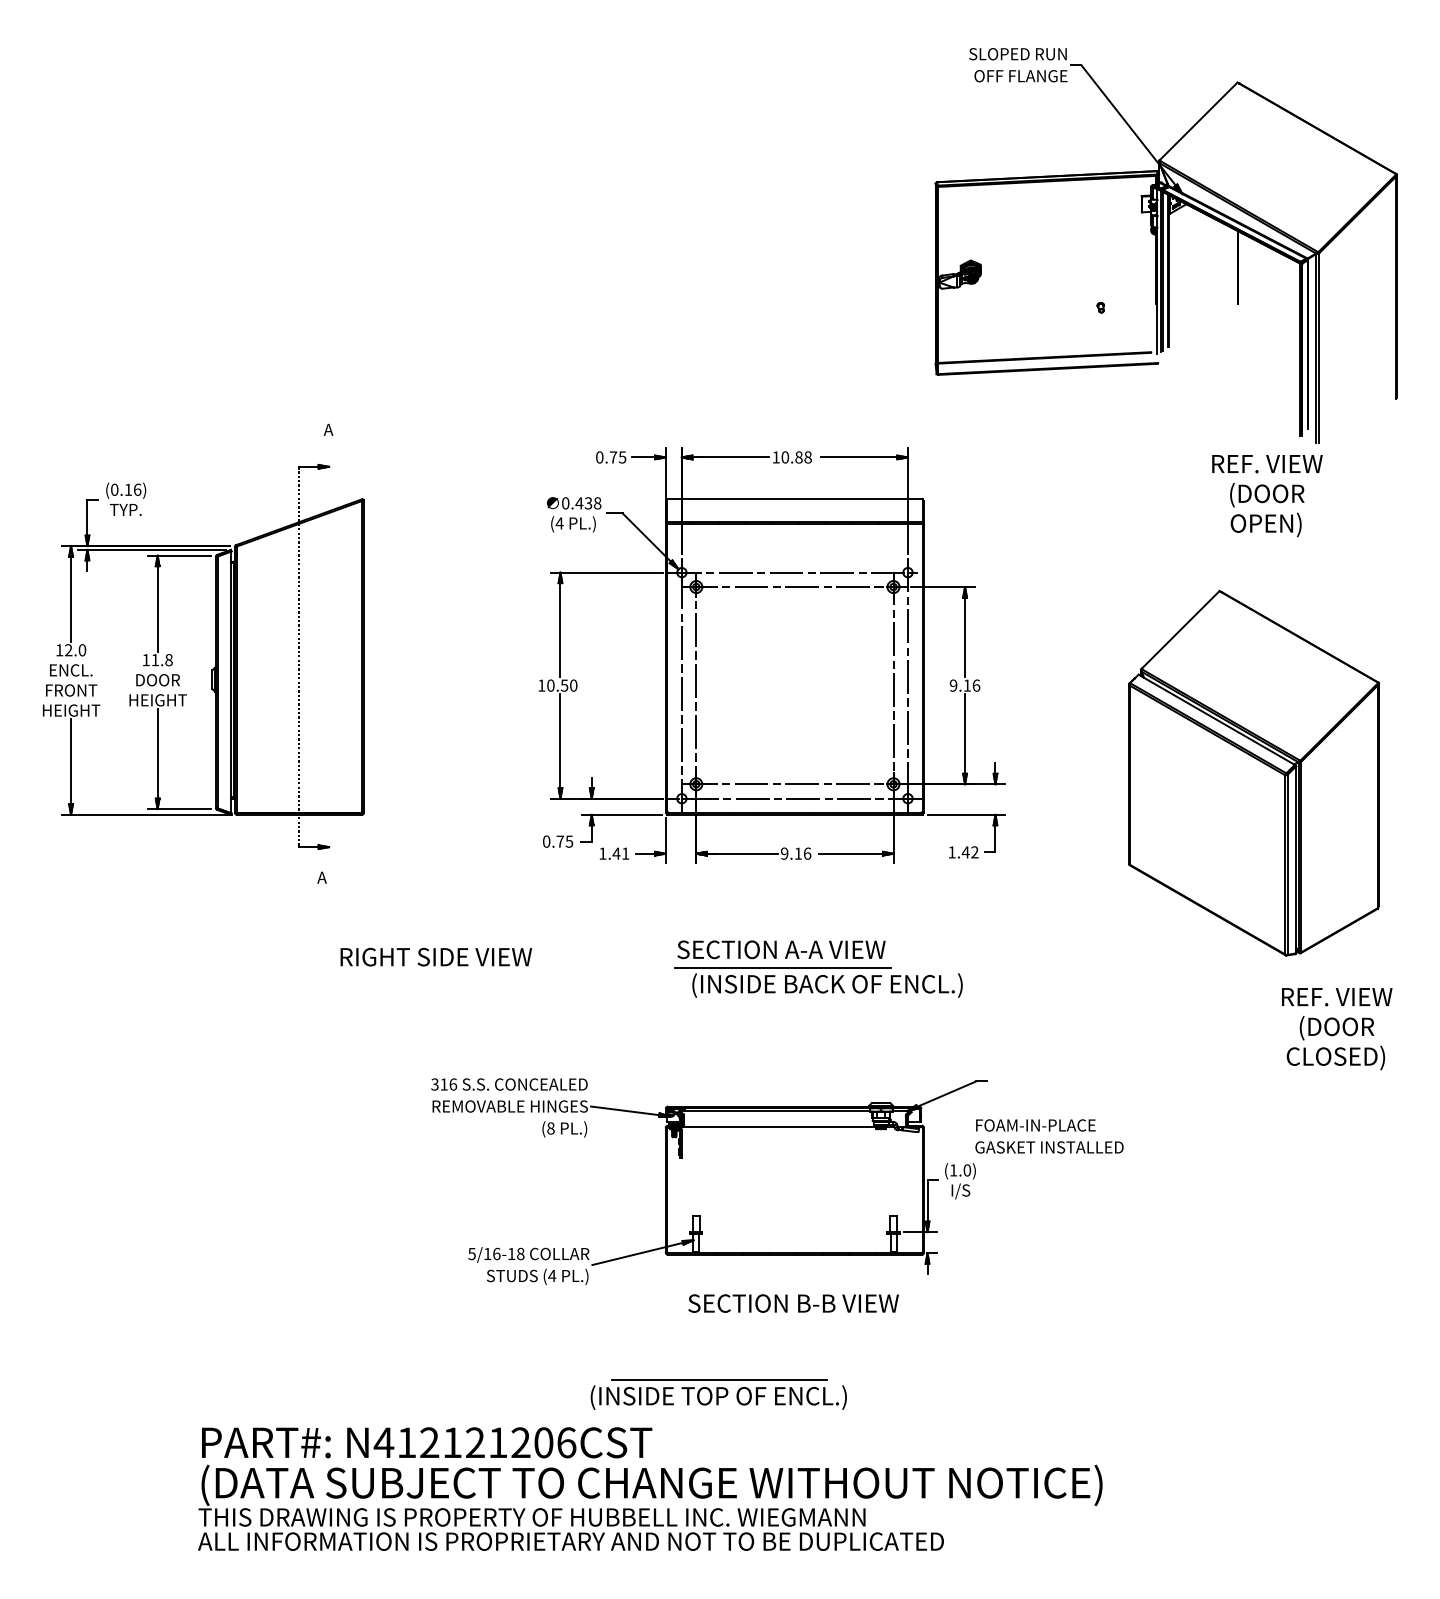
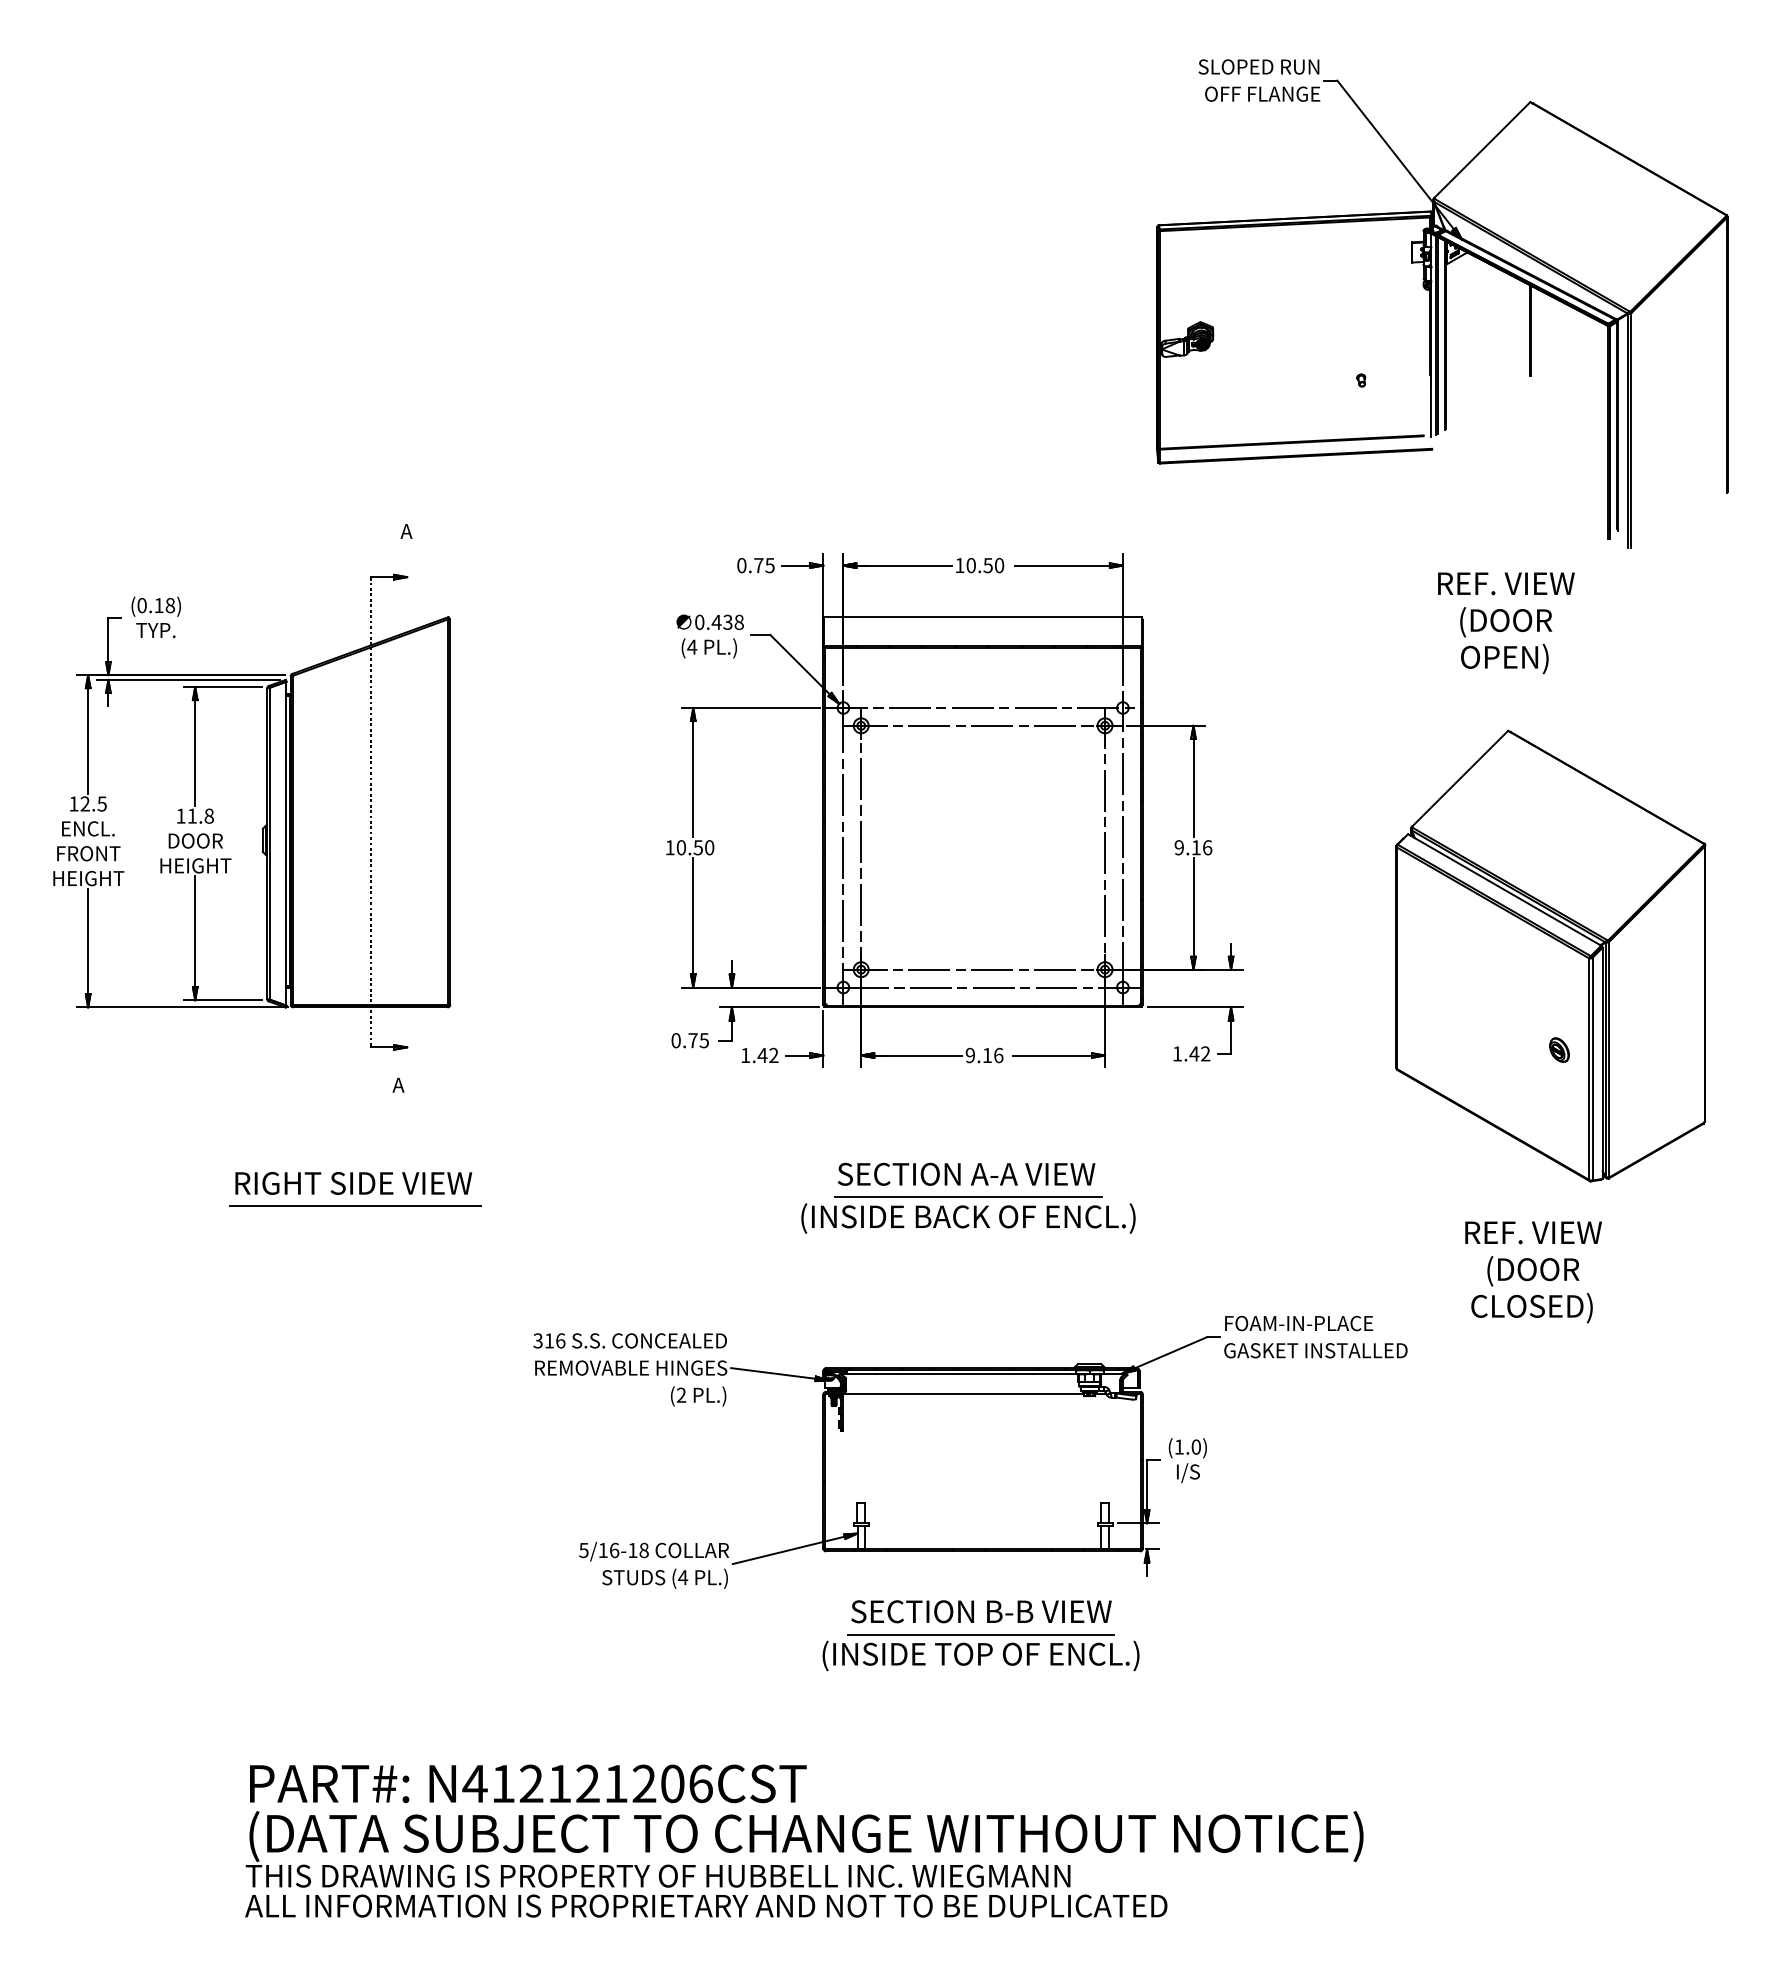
text: (803, 457) -> (993, 565), 10.88 -> 10.50
text: (137, 489) -> (170, 605), (0.16) -> (0.18)
text: (1267, 496) -> (1506, 623), moved
text: (81, 649) -> (101, 803), 12.0 -> 12.5
part: (1261, 848) -> (1559, 1049), added
text: (625, 852) -> (773, 1054), 1.41 -> 1.42
text: (436, 957) -> (353, 1183), moved
line: (287, 975) -> (355, 1206), added
text: (827, 985) -> (968, 1218), moved
text: (1337, 1029) -> (1533, 1272), moved
text: (550, 1127) -> (681, 1394), (8 -> (2
text: (1049, 1135) -> (1315, 1336), moved
part: (718, 1394) -> (980, 1652), moved

